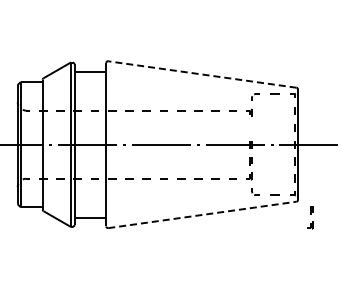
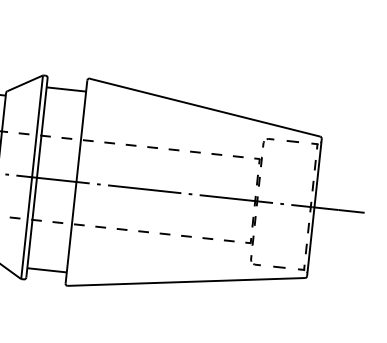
line: (201, 74) -> (203, 107), dashed -> solid
part: (250, 128) -> (257, 181), added
line: (202, 214) -> (186, 281), dashed -> solid
part: (310, 217) -> (320, 299), removed

